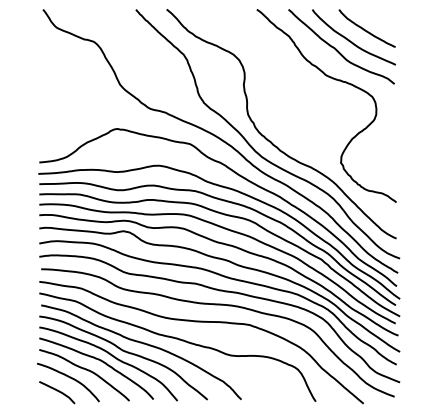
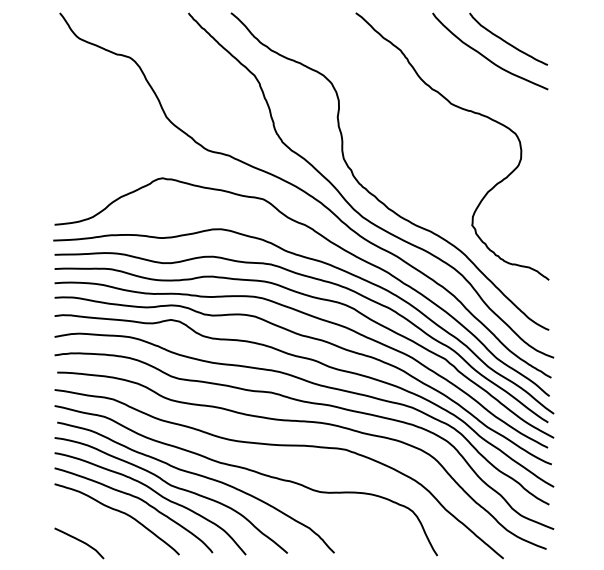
curve: (337, 49) -> (467, 68), removed
curve: (69, 378) -> (96, 523), removed

